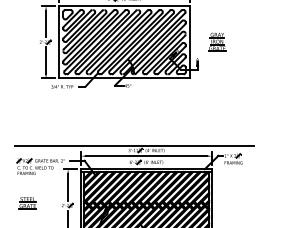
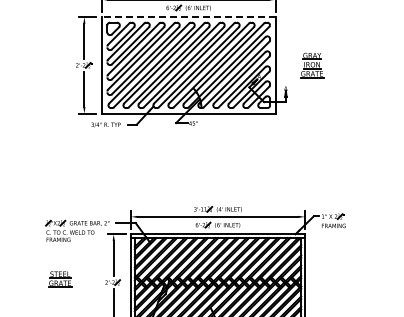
line: (124, 6) -> (188, 17), solid -> dashed
line: (134, 145) -> (201, 202), removed

